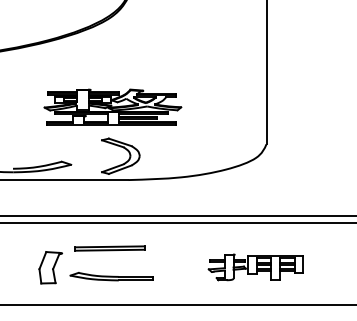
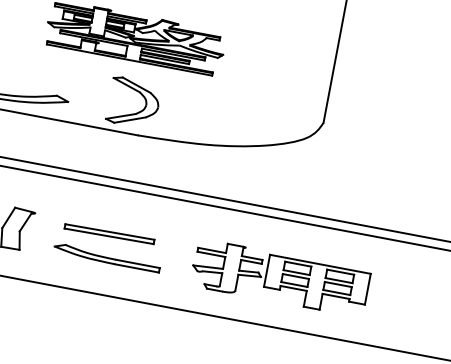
part: (109, 248) -> (108, 233), moved
part: (255, 267) -> (279, 278), size x1.43
part: (111, 276) -> (106, 257), moved

